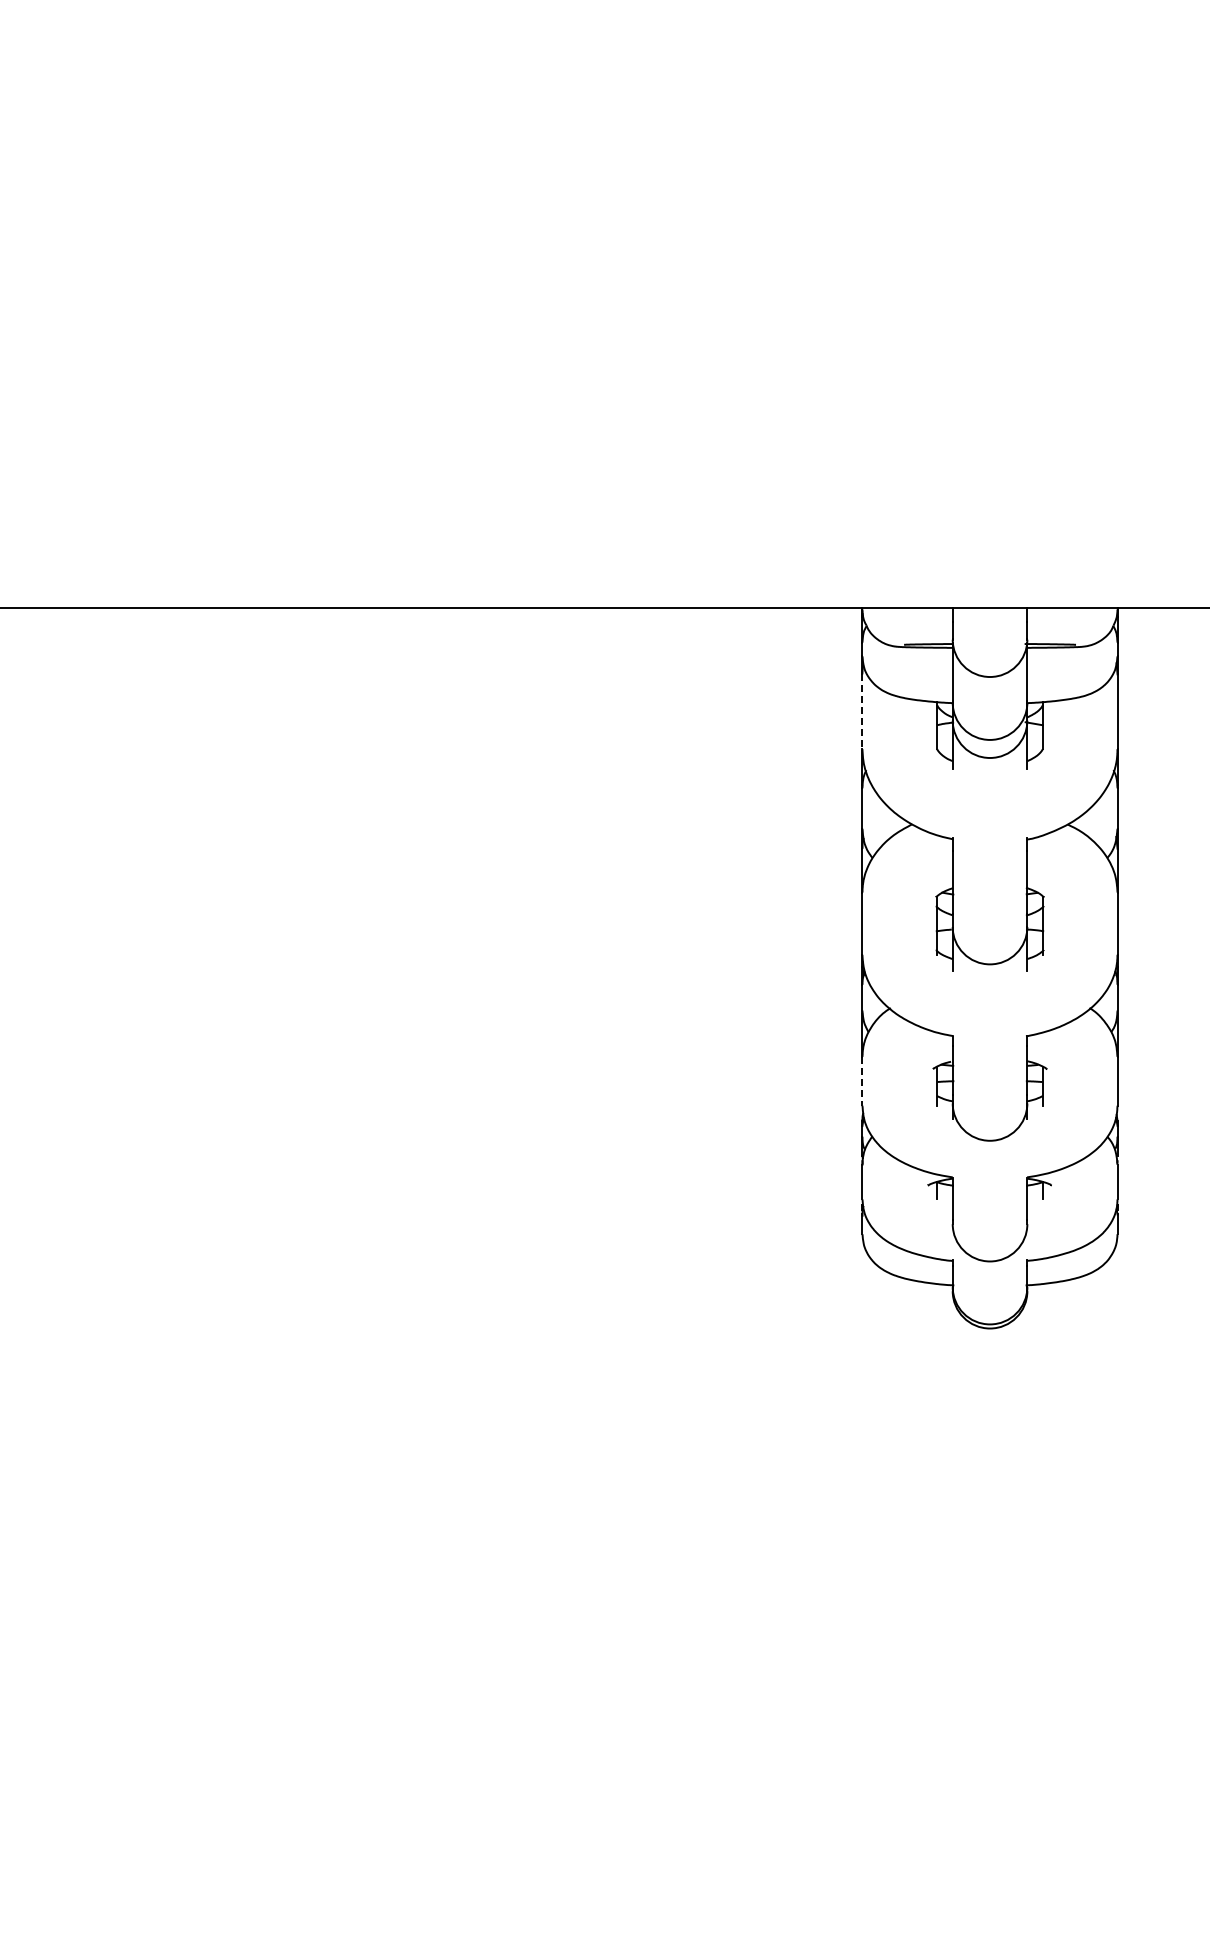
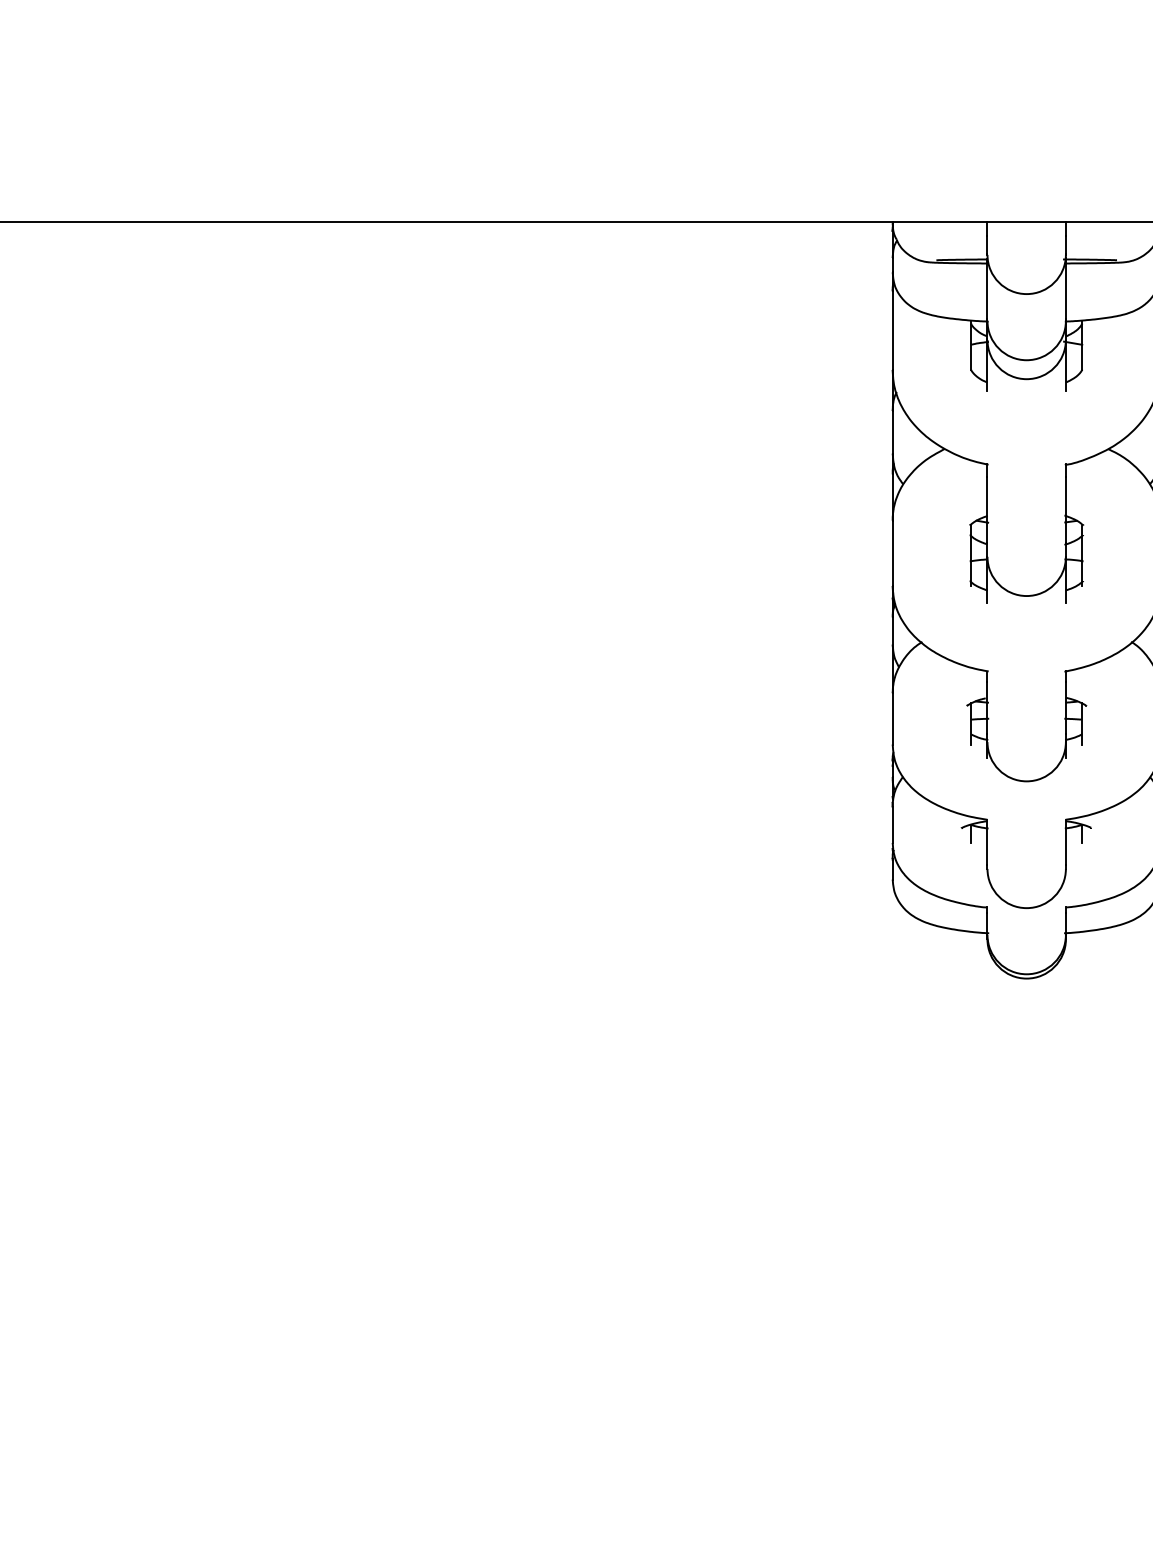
line: (862, 712) -> (892, 331), dashed -> solid
line: (862, 1081) -> (892, 719), dashed -> solid

